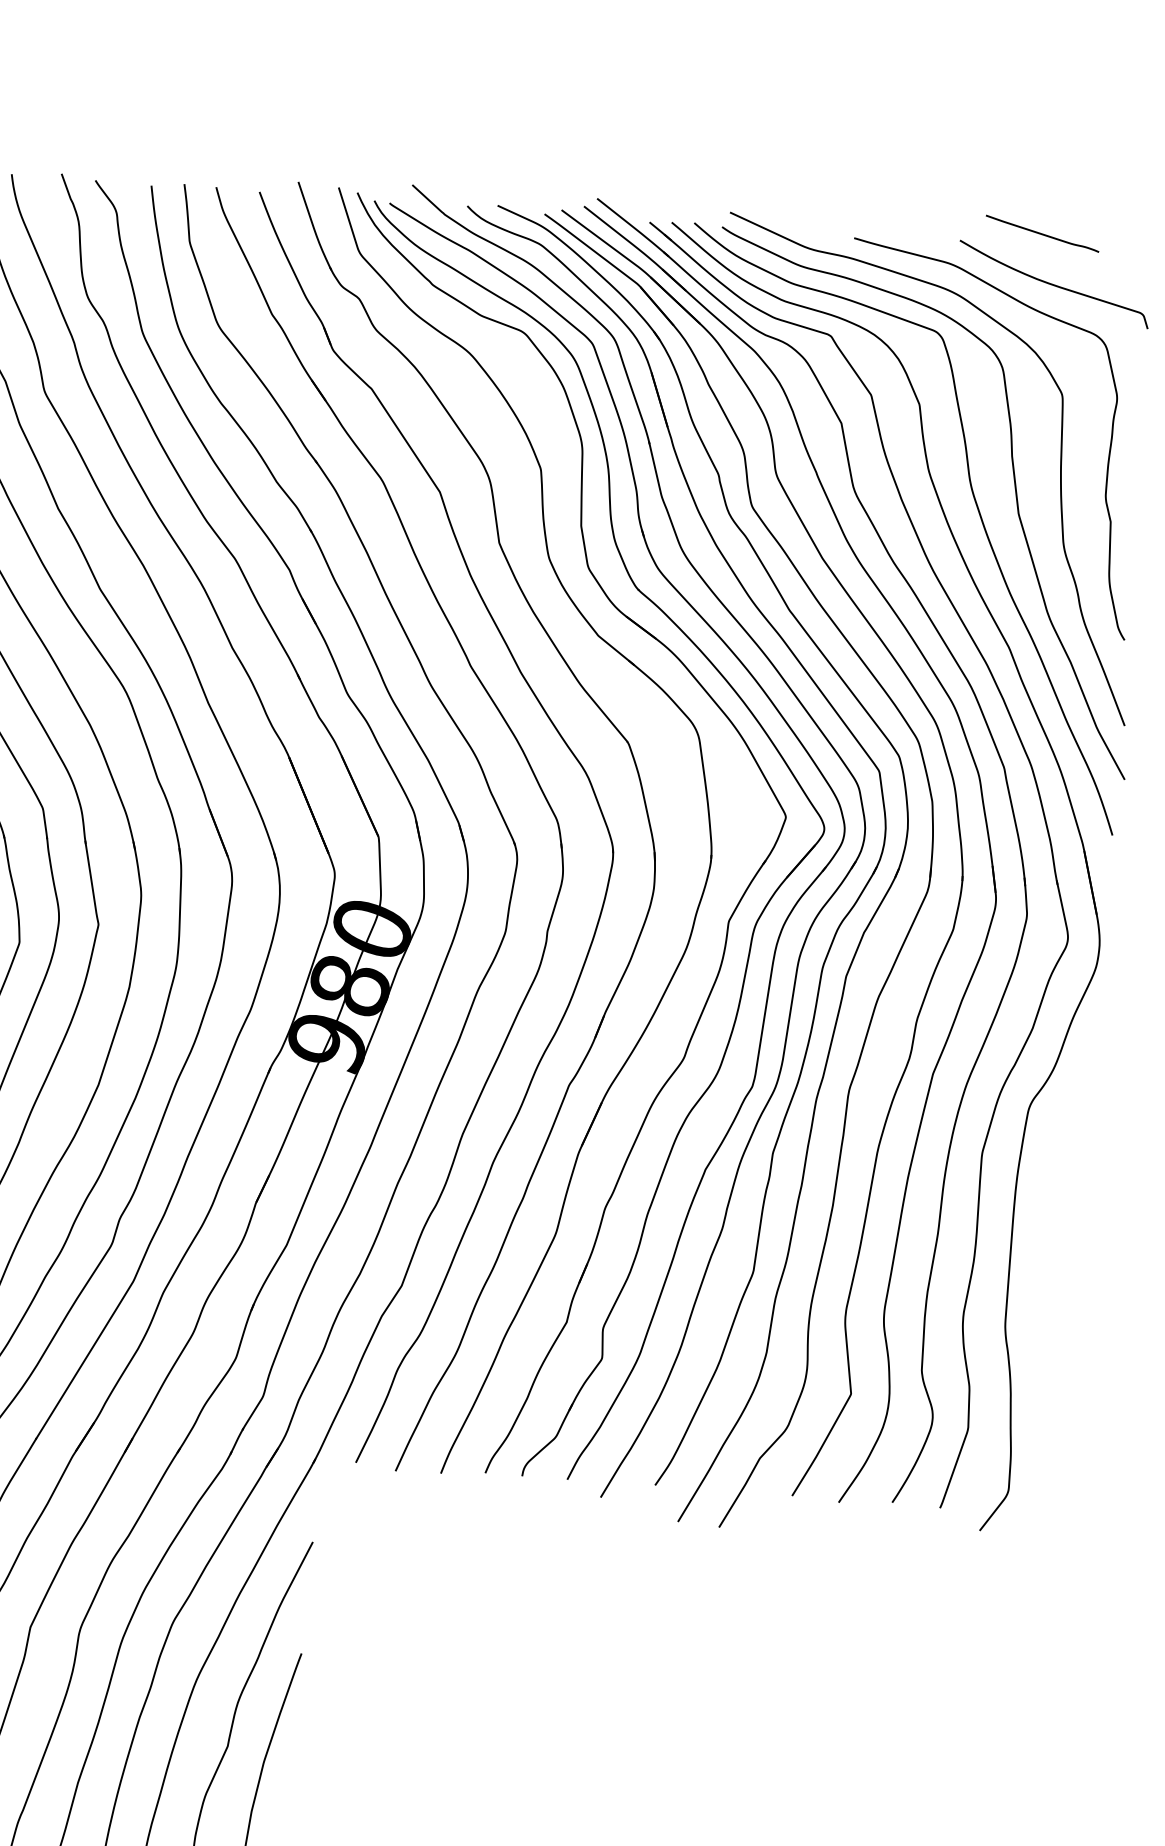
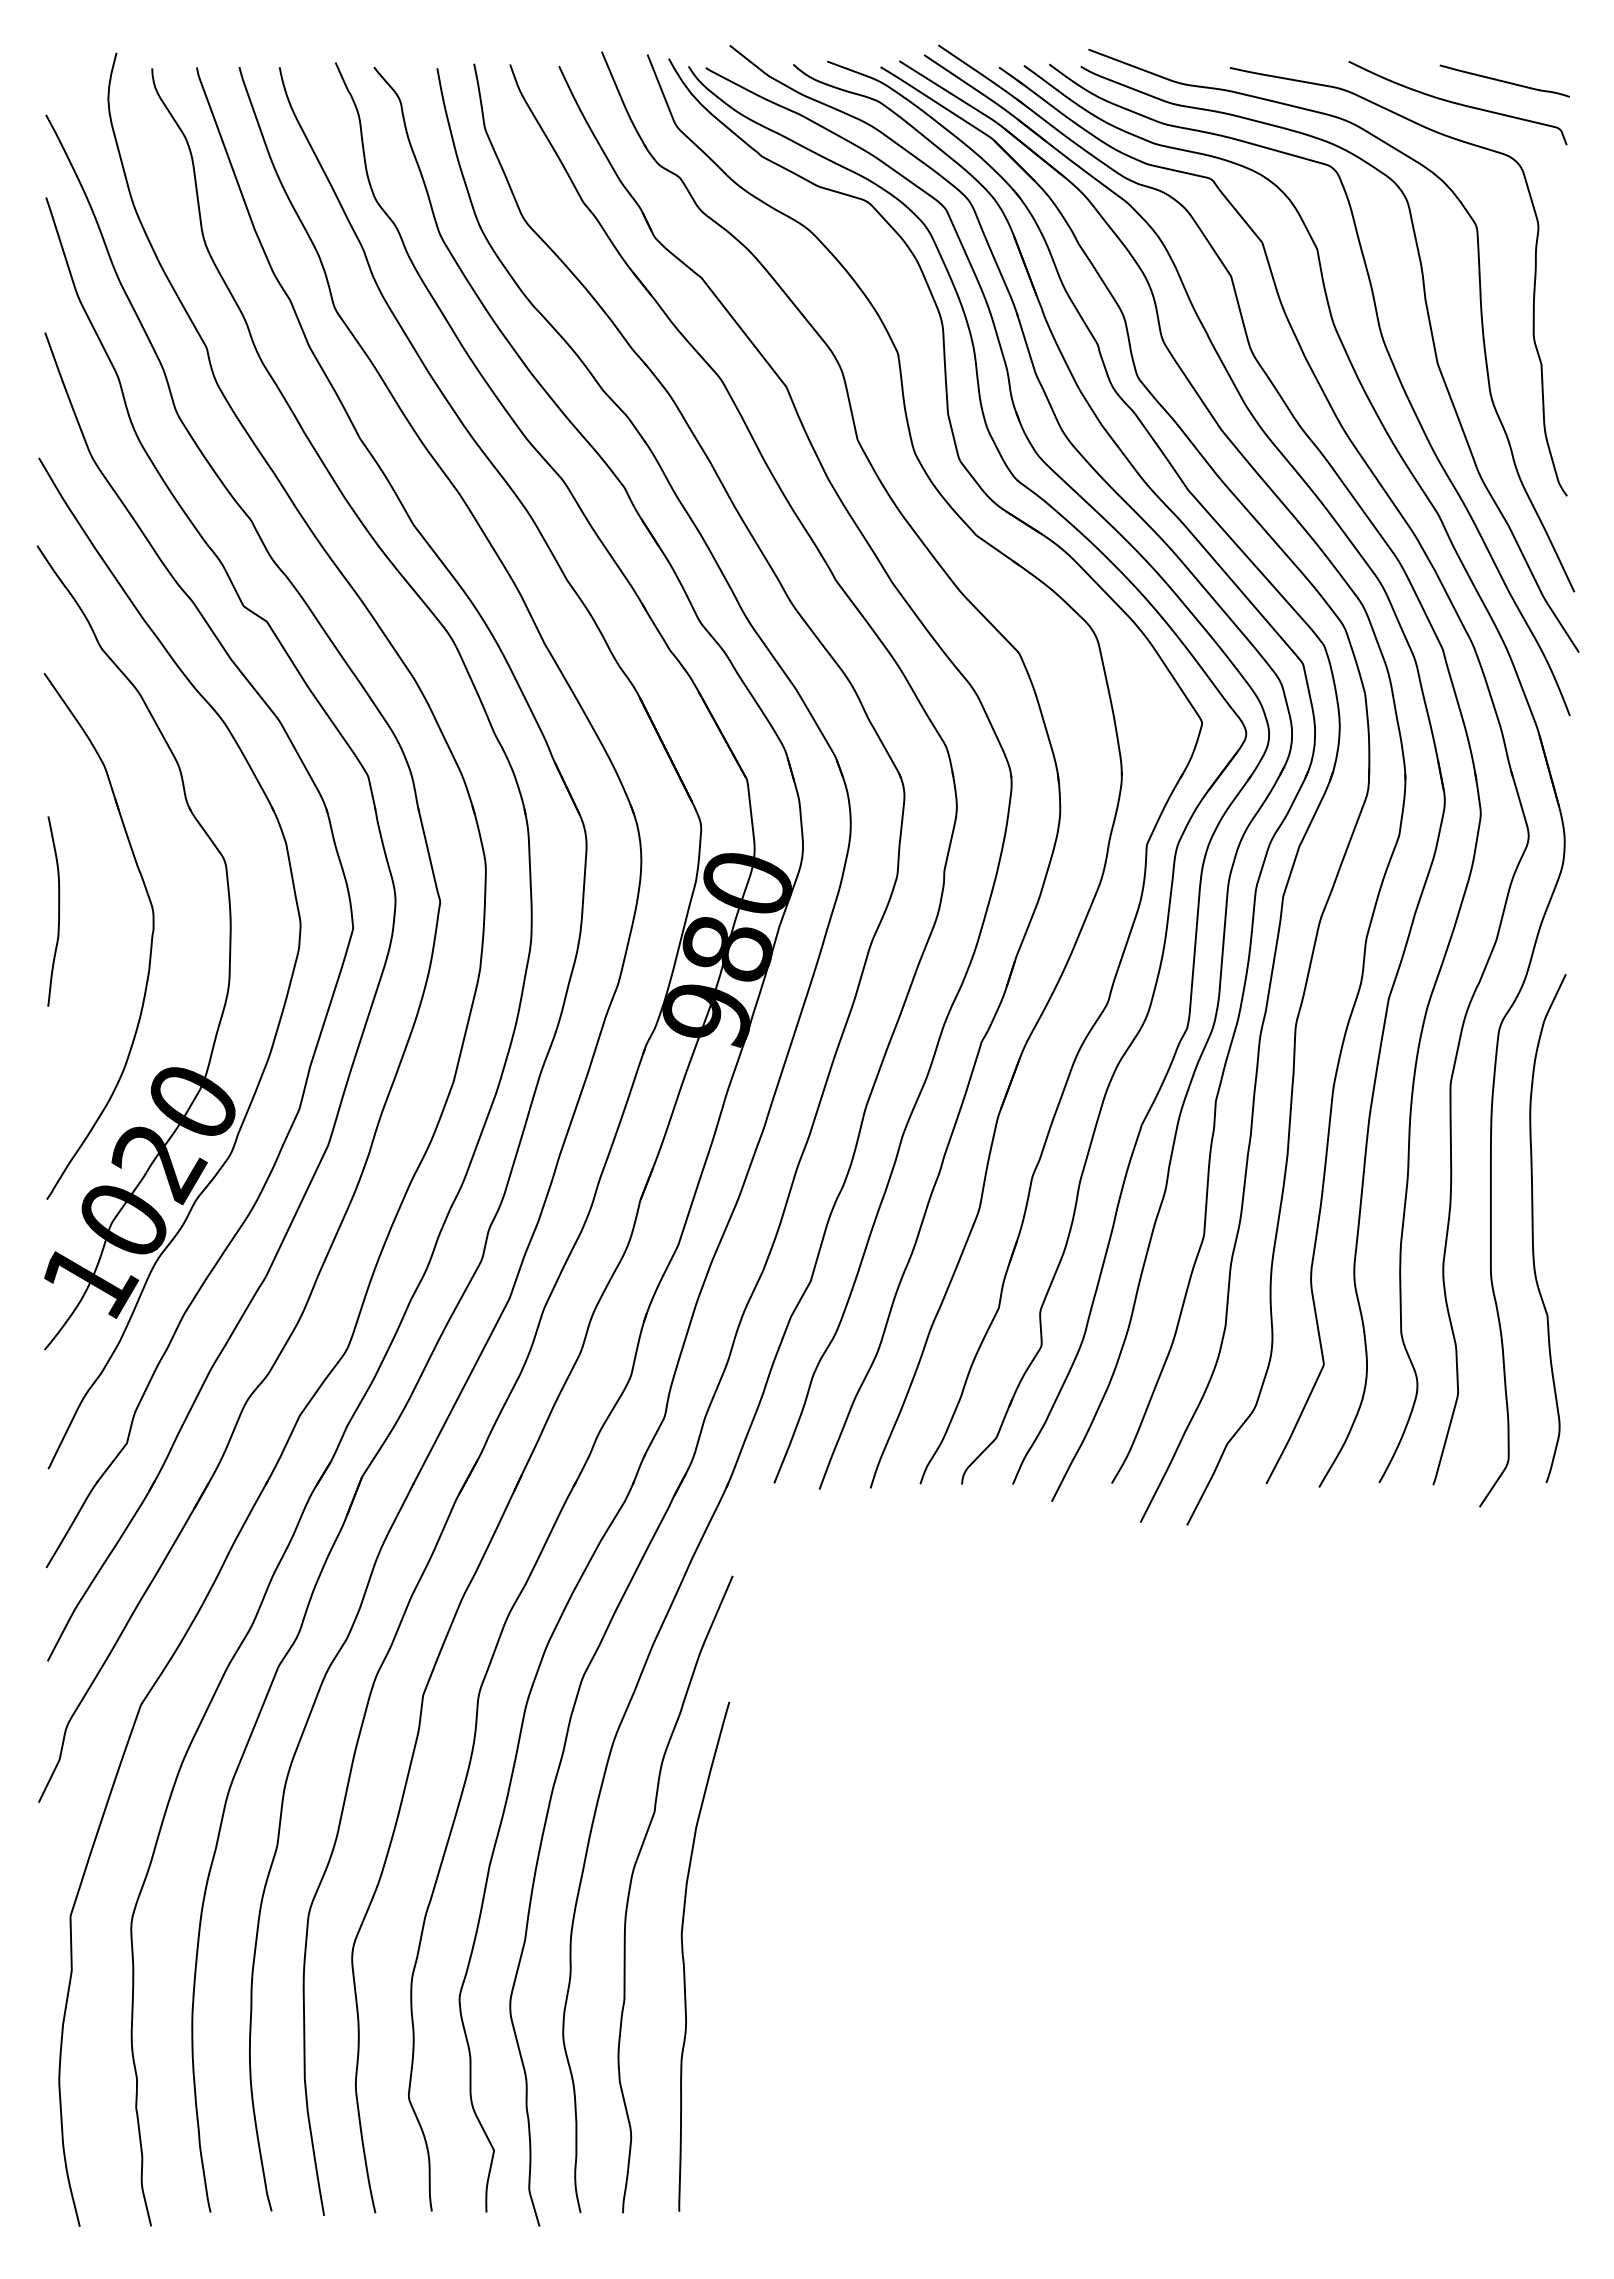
curve: (1042, 233) -> (1504, 80), moved
curve: (1046, 1287) -> (1533, 1228), added

